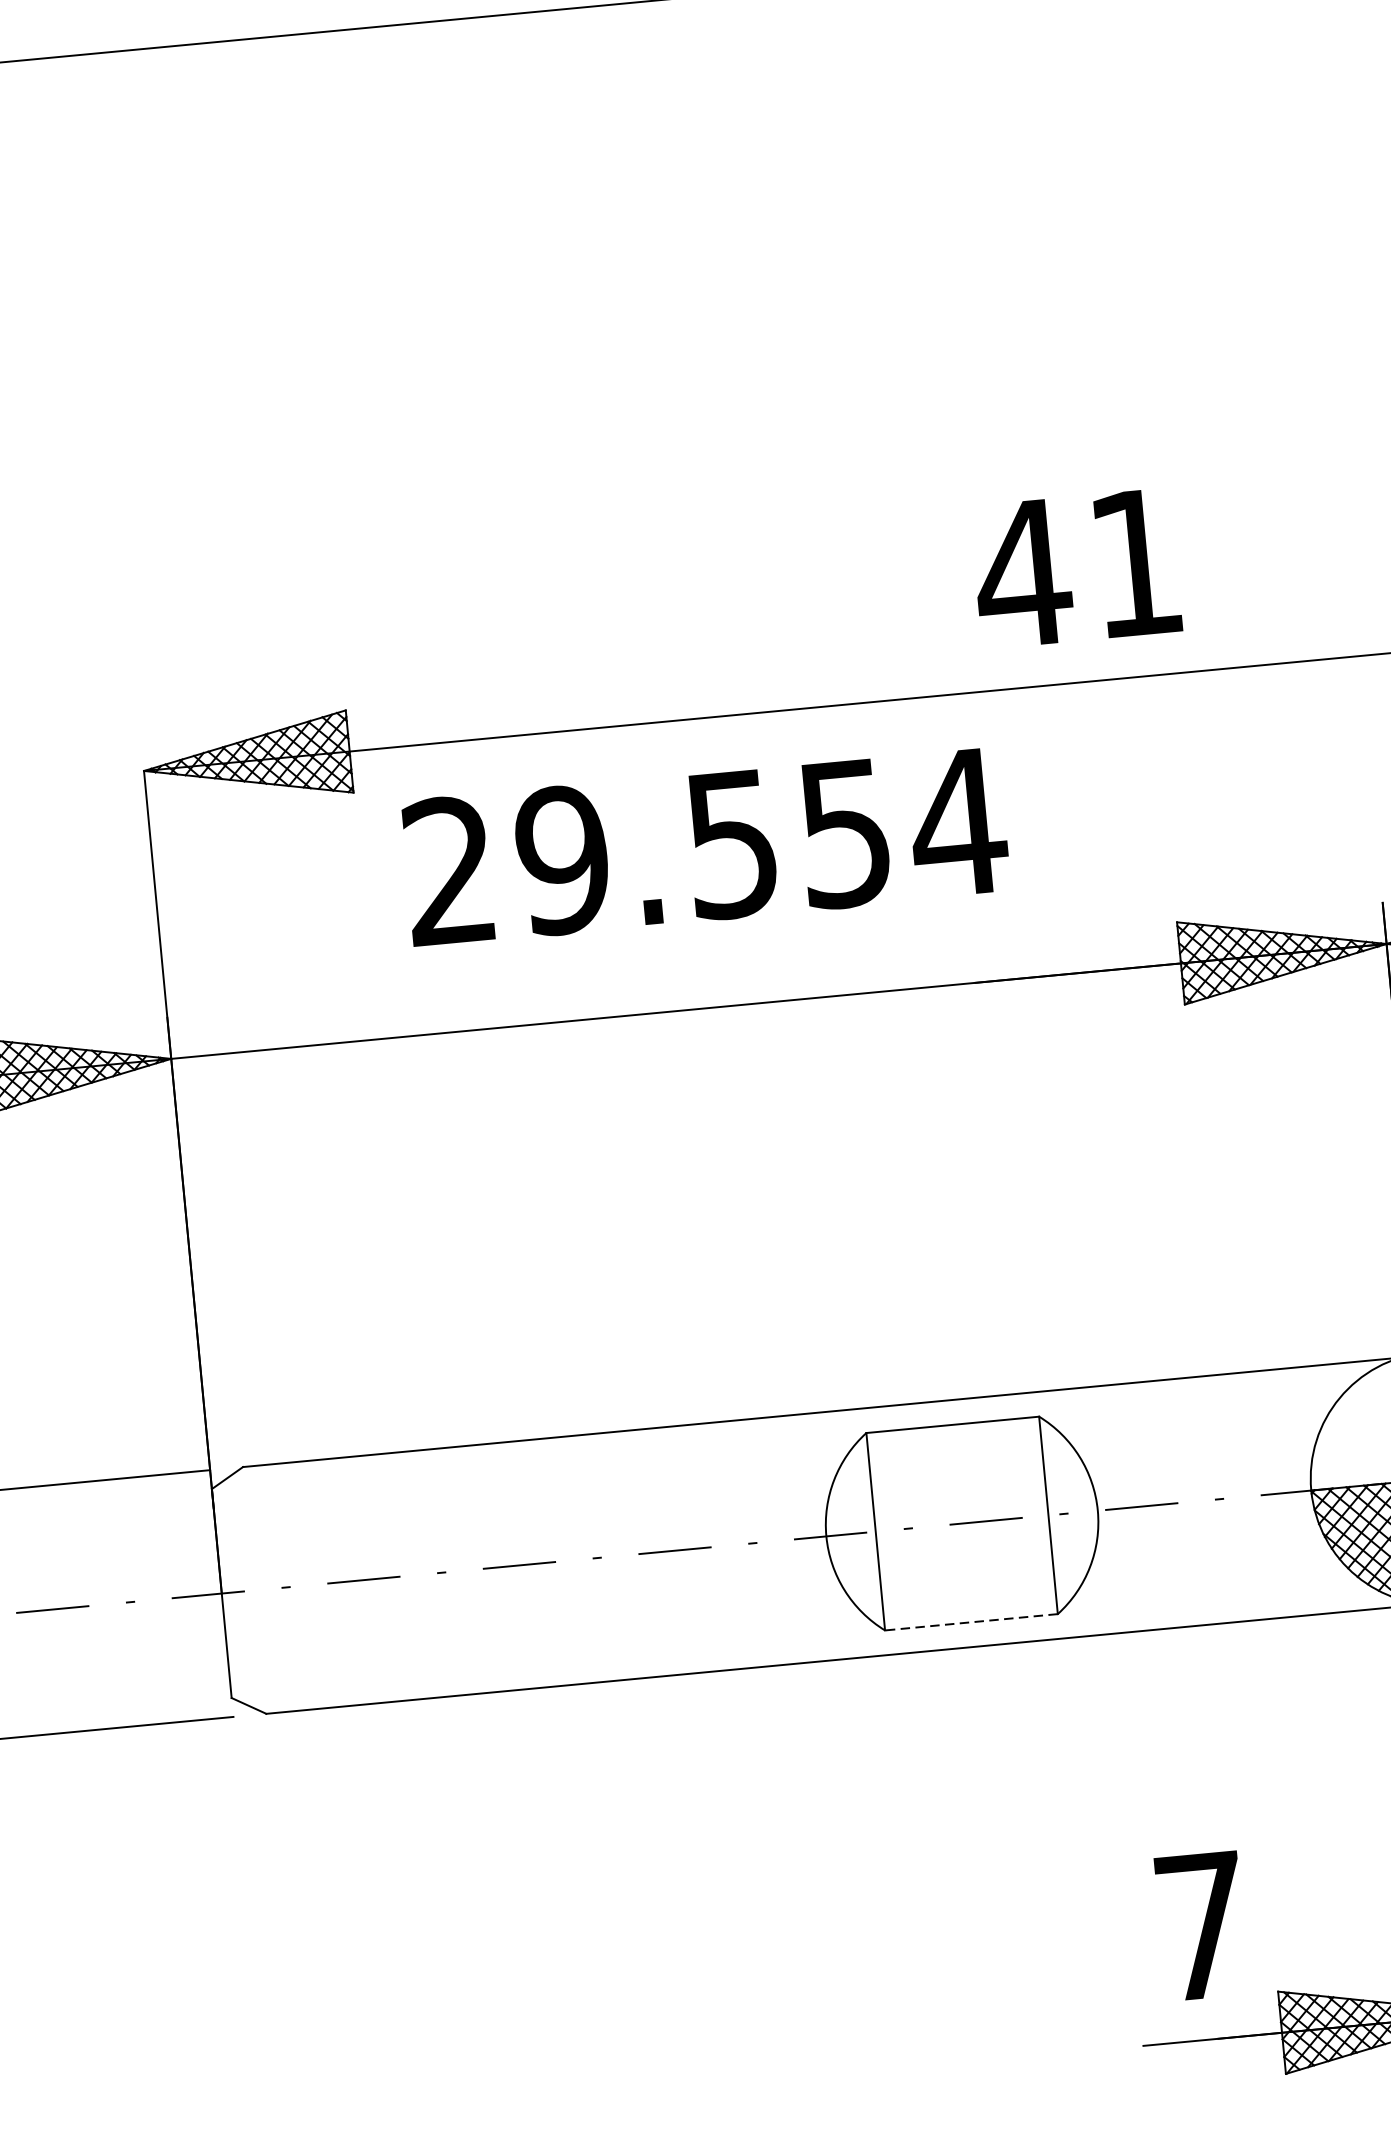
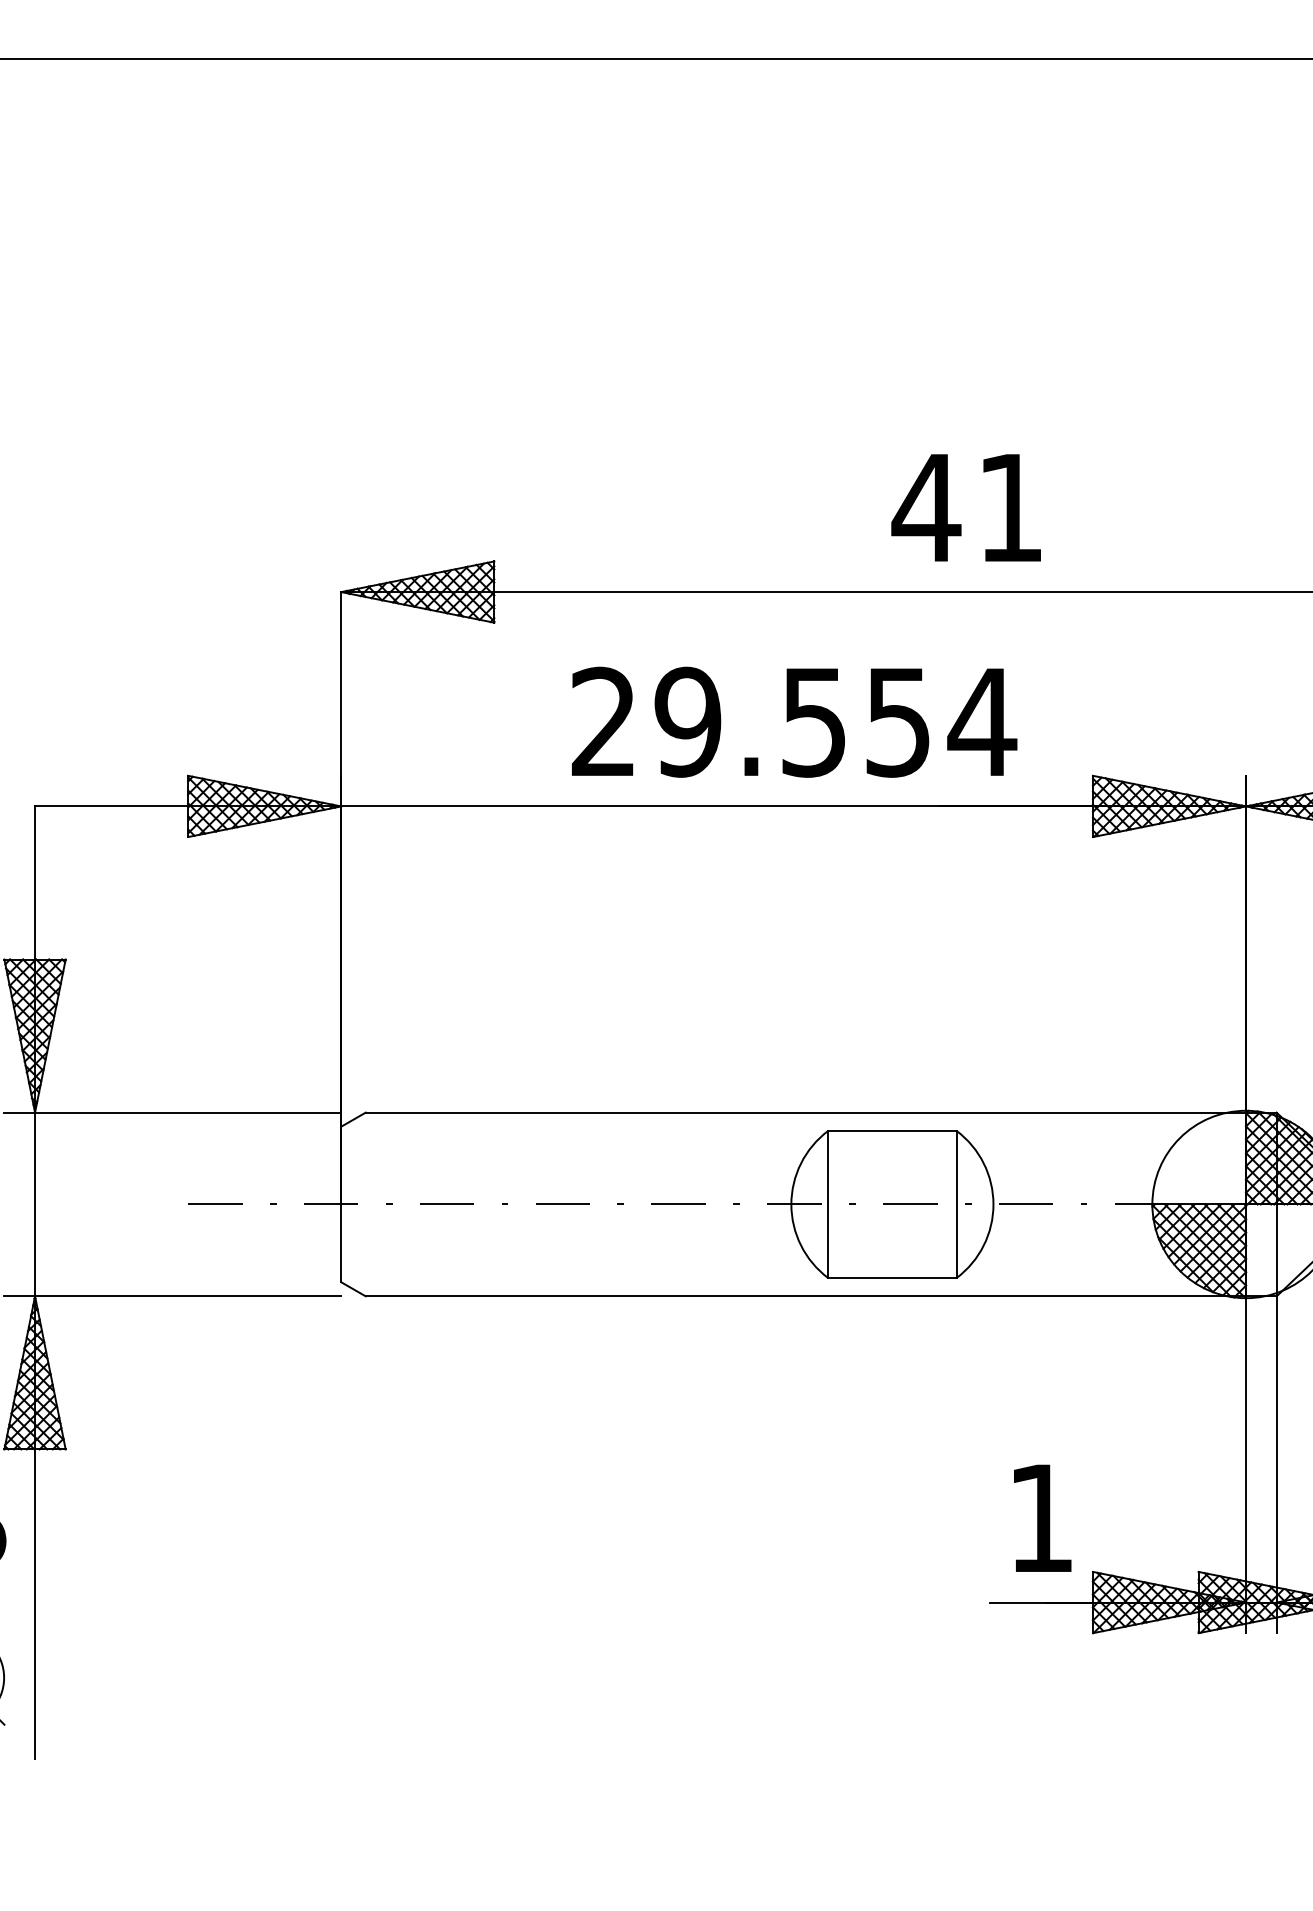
text: (1075, 568) -> (965, 507), moved
text: (705, 845) -> (794, 721), moved
line: (970, 1621) -> (891, 1277), dashed -> solid
text: (1202, 1925) -> (1041, 1517), 7 -> 1

